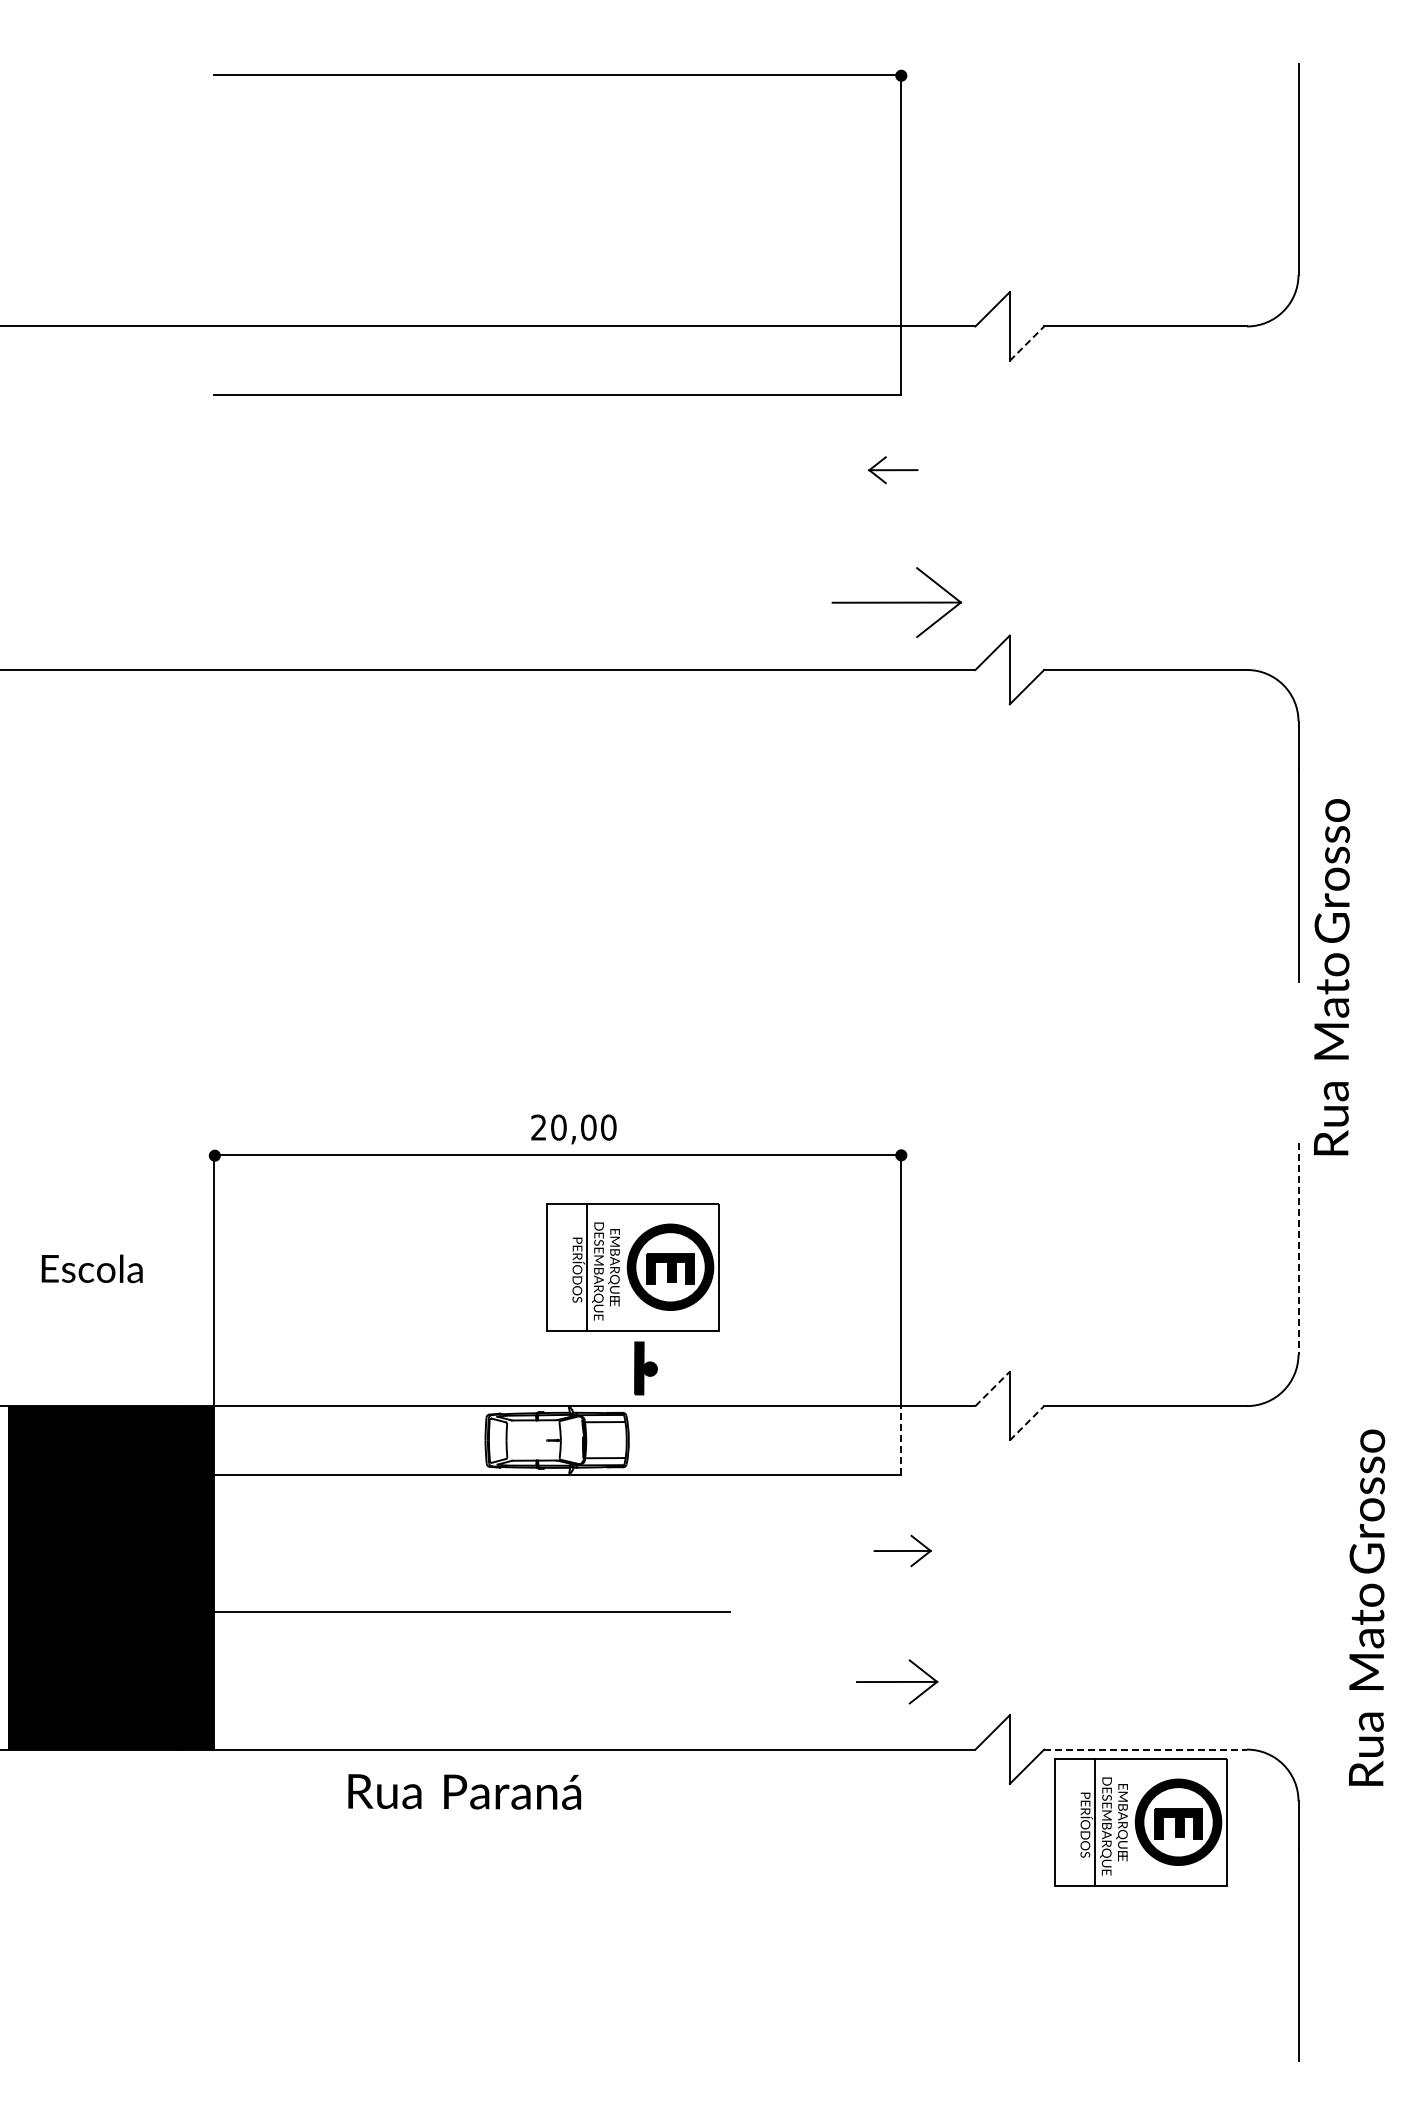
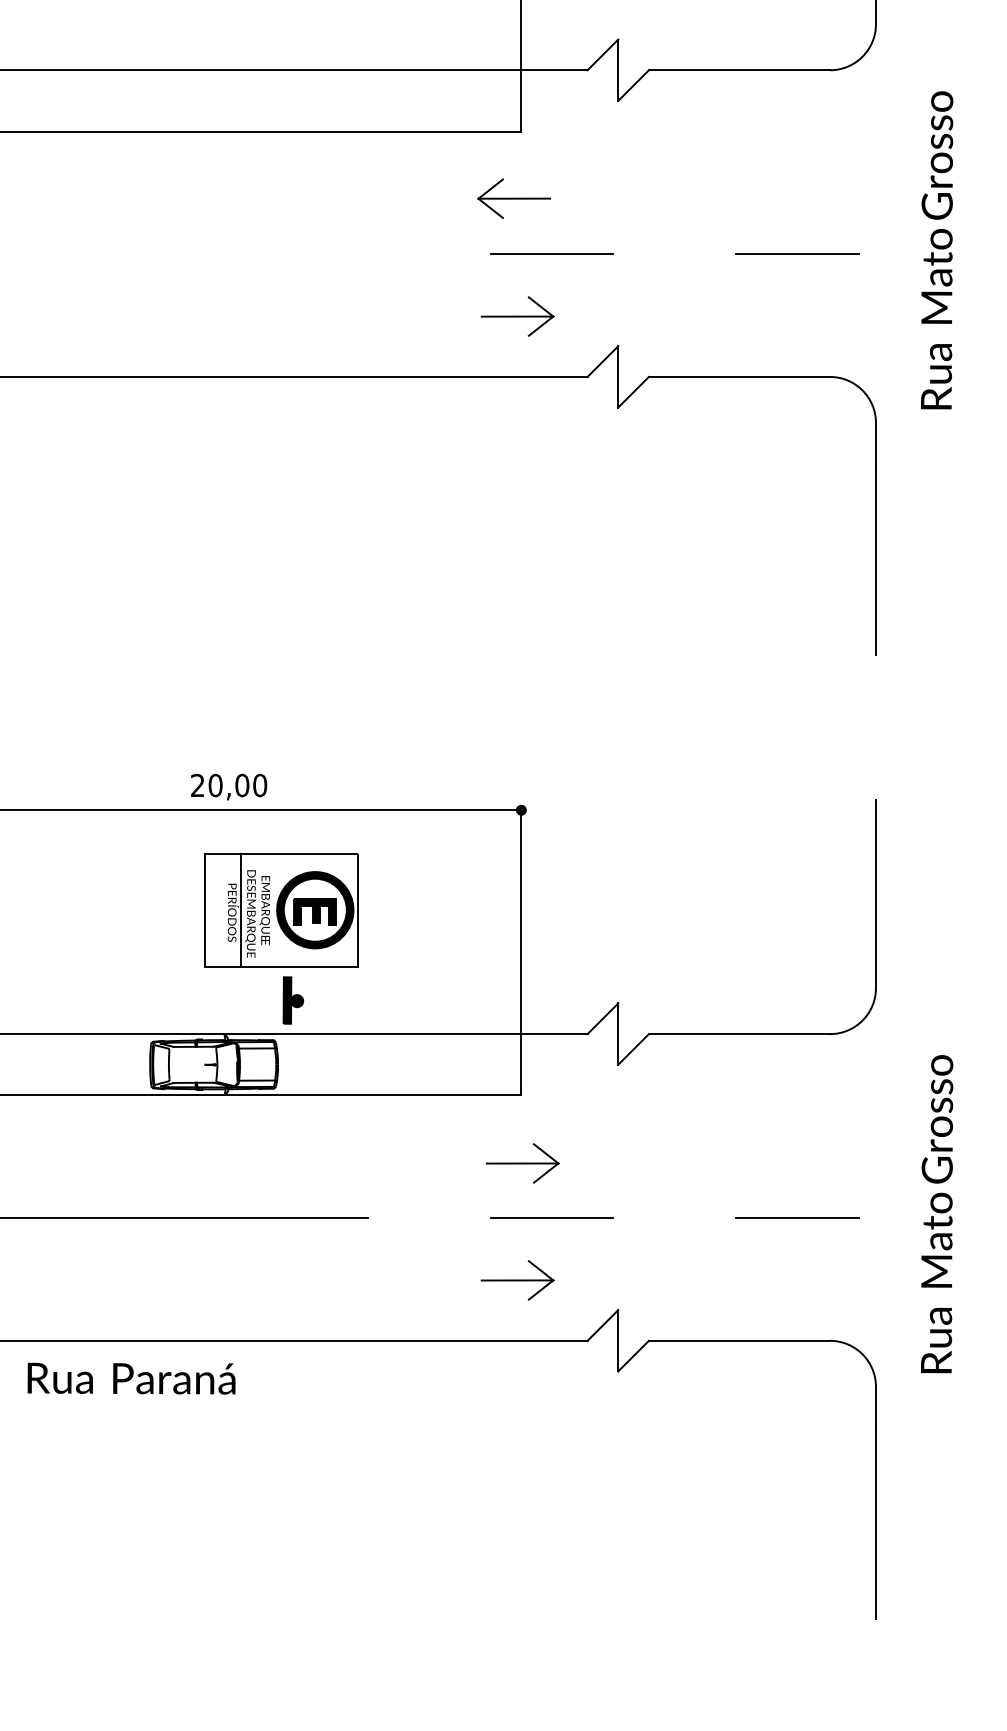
line: (1027, 343) -> (634, 85), dashed -> solid
part: (893, 469) -> (514, 197), size x1.67
line: (935, 532) -> (551, 254), added
line: (1210, 532) -> (797, 254), added
part: (897, 601) -> (517, 315), size x0.62
text: (1332, 977) -> (937, 250), moved
line: (1298, 1248) -> (875, 893), dashed -> solid
line: (993, 1388) -> (603, 1018), dashed -> solid
line: (1027, 1422) -> (634, 1048), dashed -> solid
line: (901, 1439) -> (521, 1063), dashed -> solid
part: (902, 1550) -> (522, 1163), size x1.43
line: (935, 1612) -> (551, 1218), added
line: (1210, 1612) -> (797, 1218), added
line: (1146, 1749) -> (740, 1340), dashed -> solid
part: (1140, 1822) -> (734, 1405), removed

